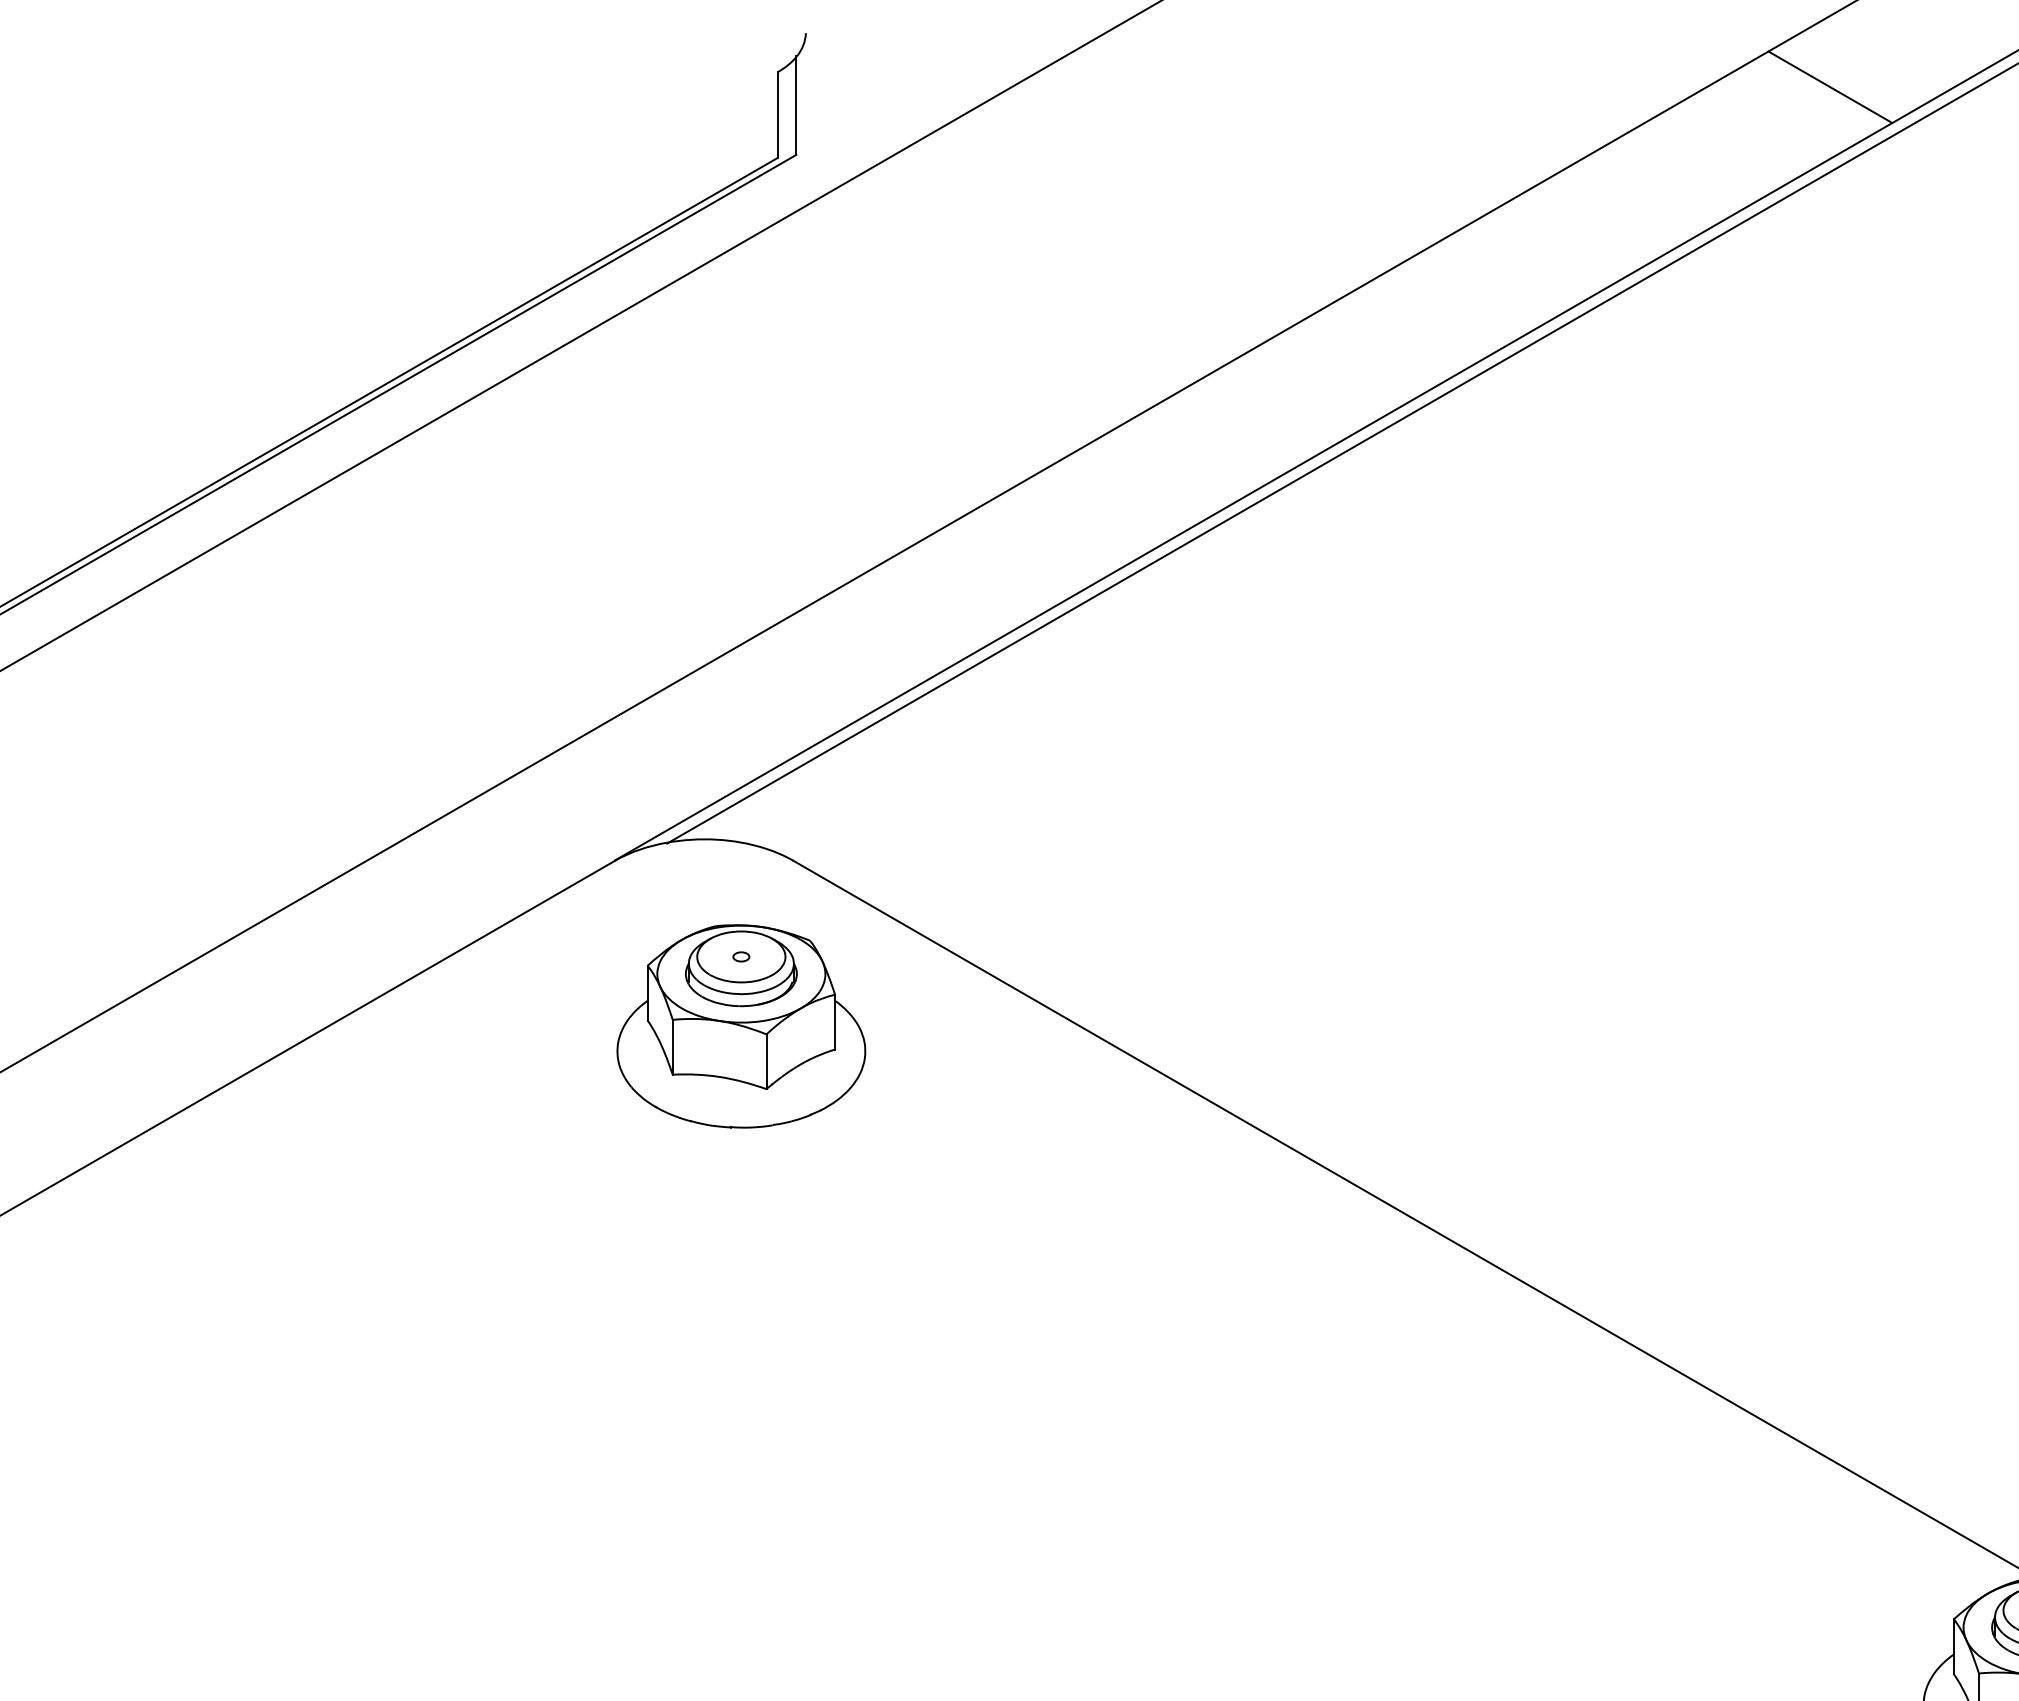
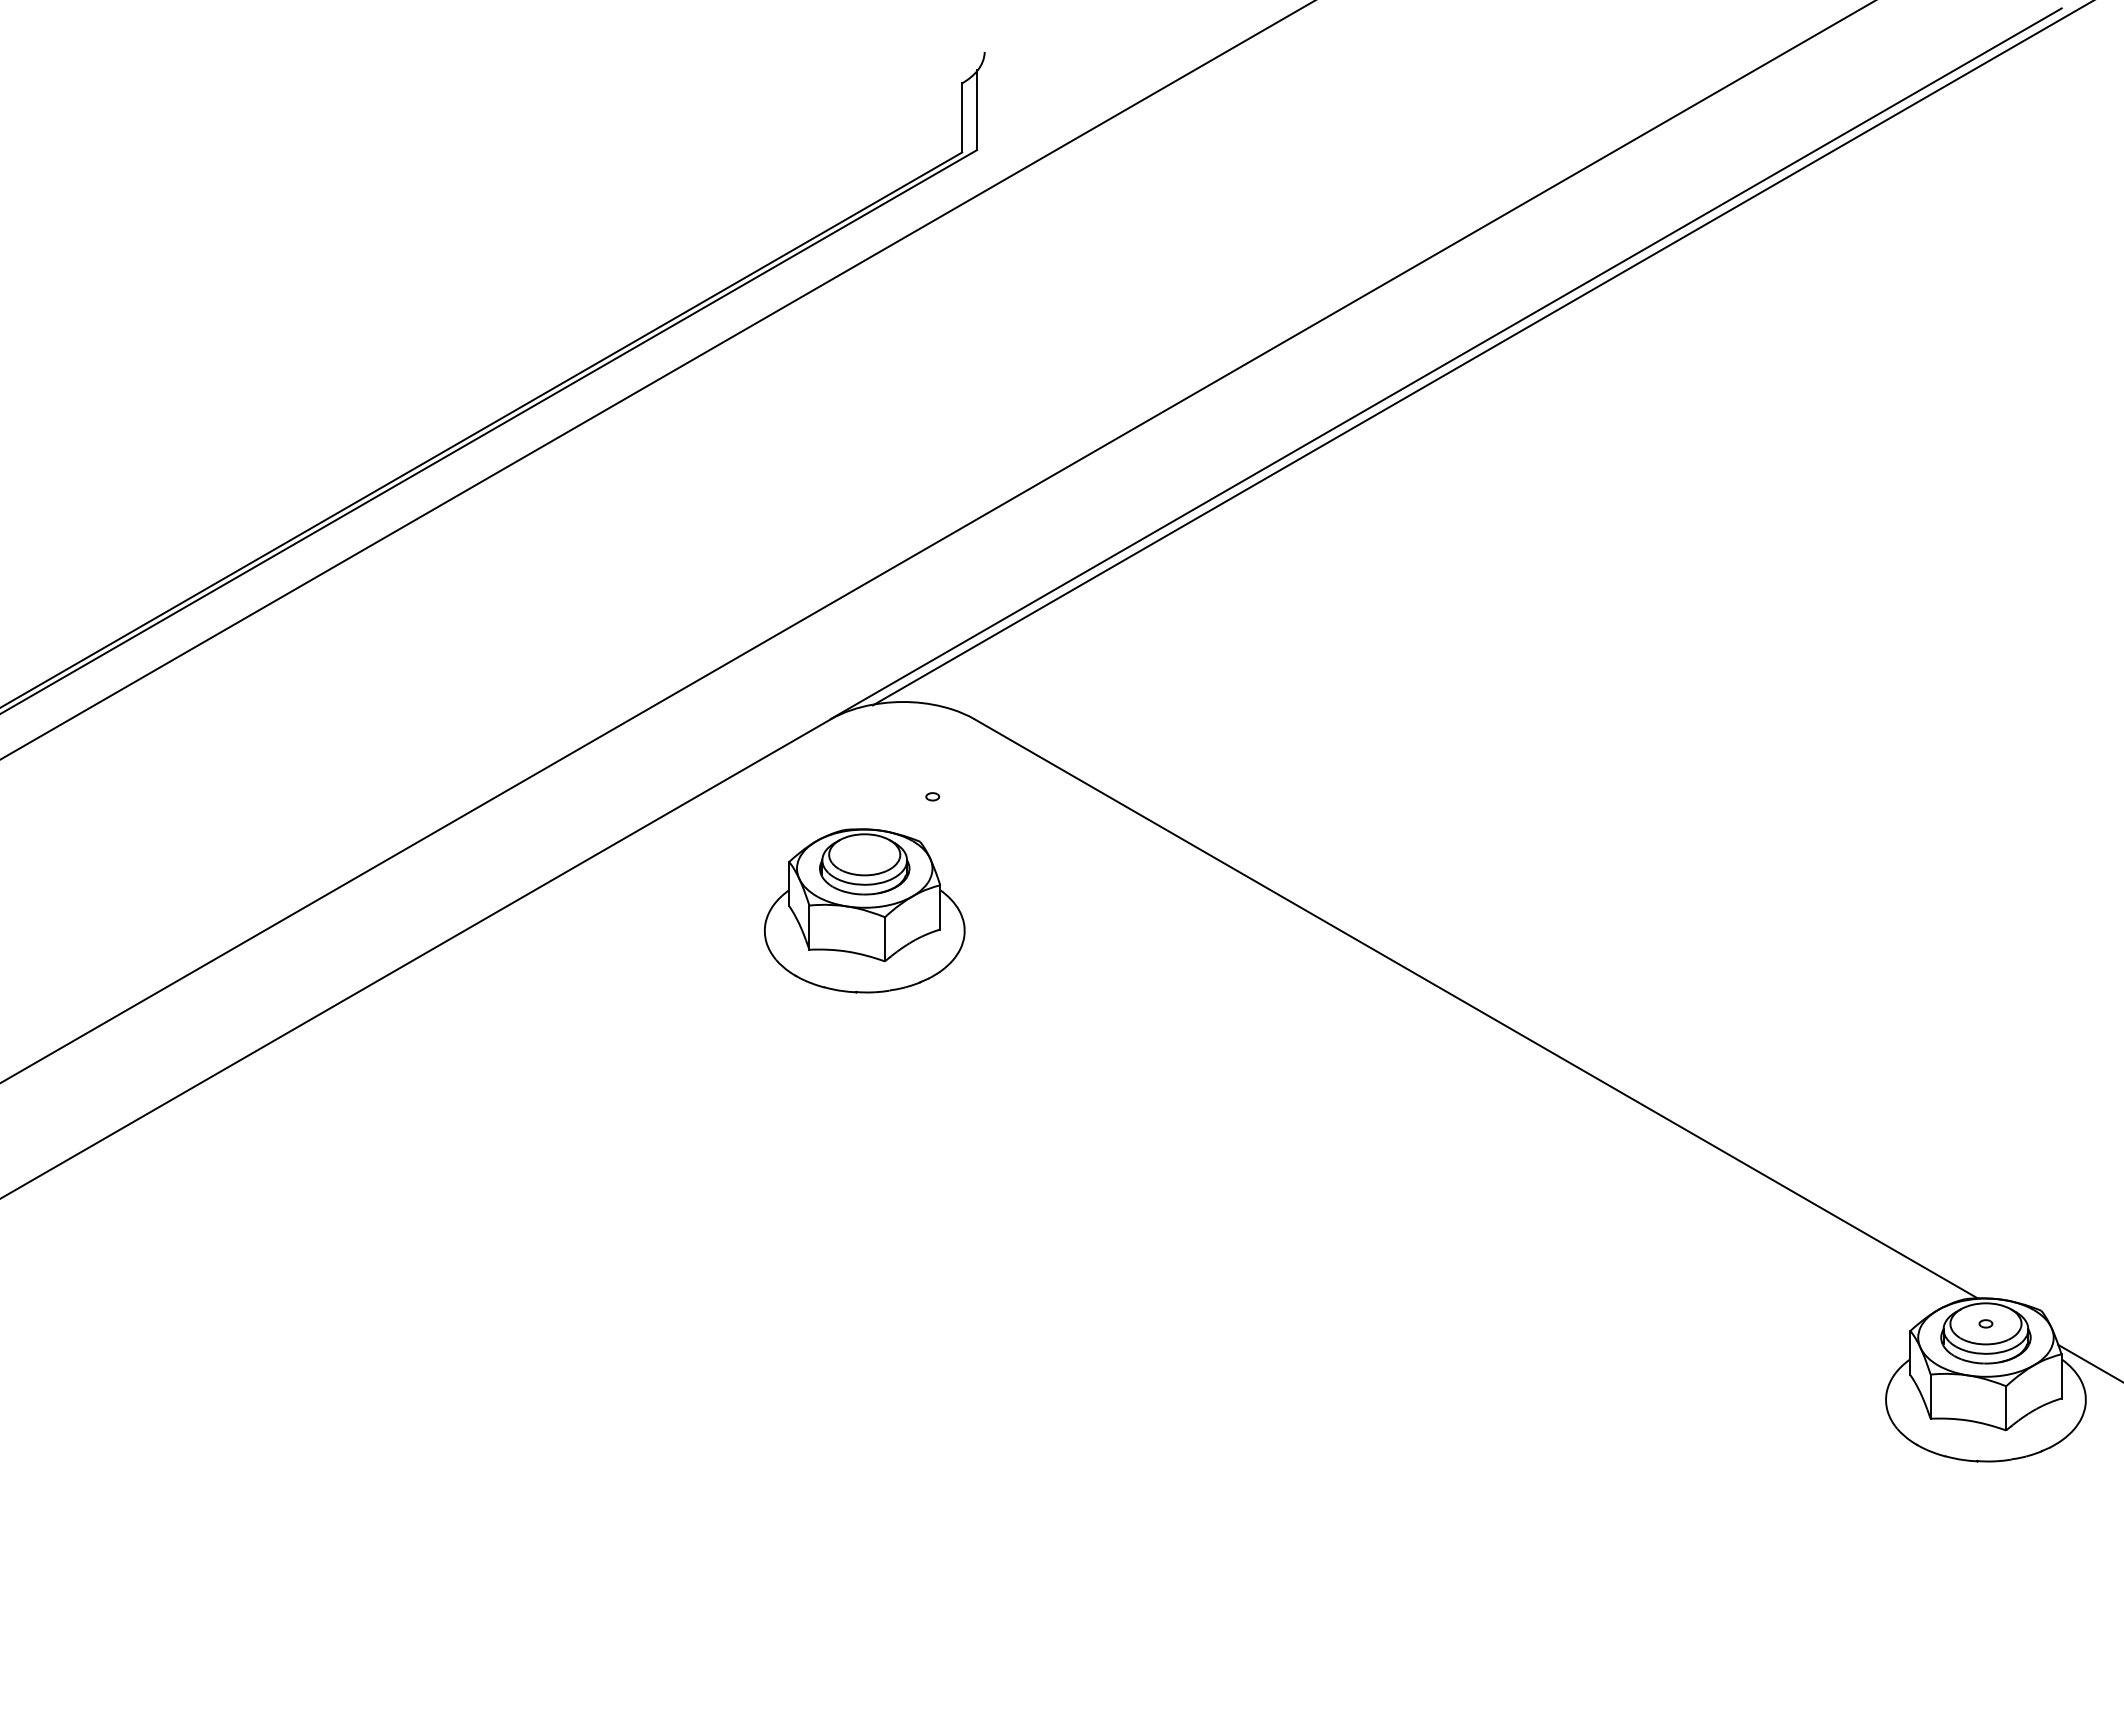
line: (1829, 87) -> (1810, 95), removed
part: (741, 1025) -> (864, 910), moved

